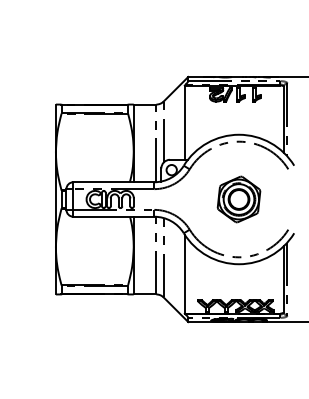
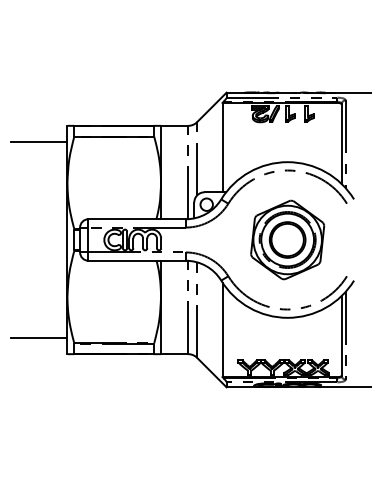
line: (32, 118) -> (39, 142), added
part: (238, 199) -> (287, 240), size x1.43
line: (32, 280) -> (39, 337), added

